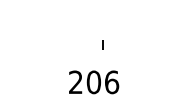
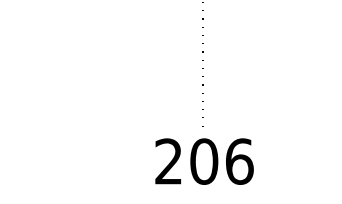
text: (94, 82) -> (205, 161), moved

